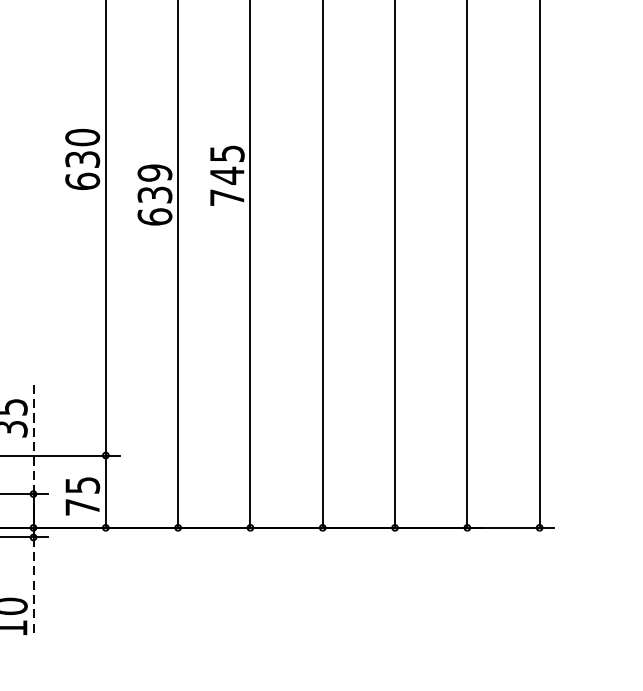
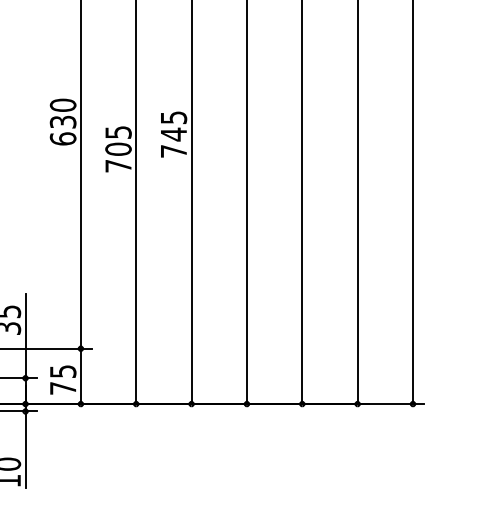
text: (154, 195) -> (118, 149), 639 -> 705
line: (33, 439) -> (25, 336), dashed -> solid
line: (33, 588) -> (25, 450), dashed -> solid

